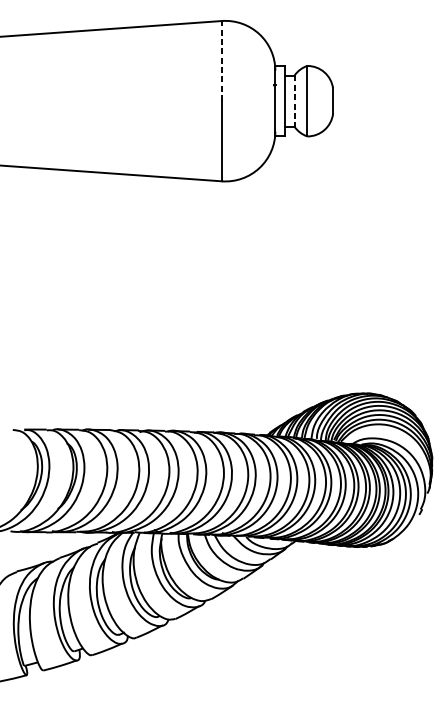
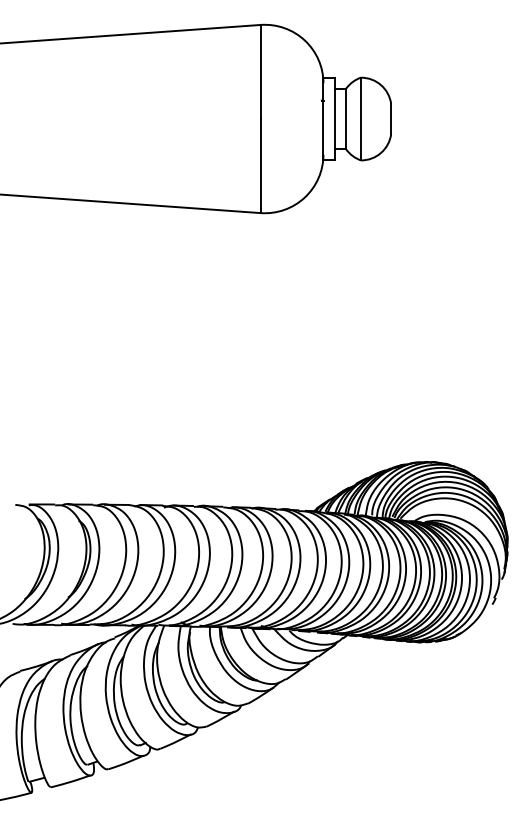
line: (221, 60) -> (260, 71), dashed -> solid
line: (294, 101) -> (346, 119), dashed -> solid

